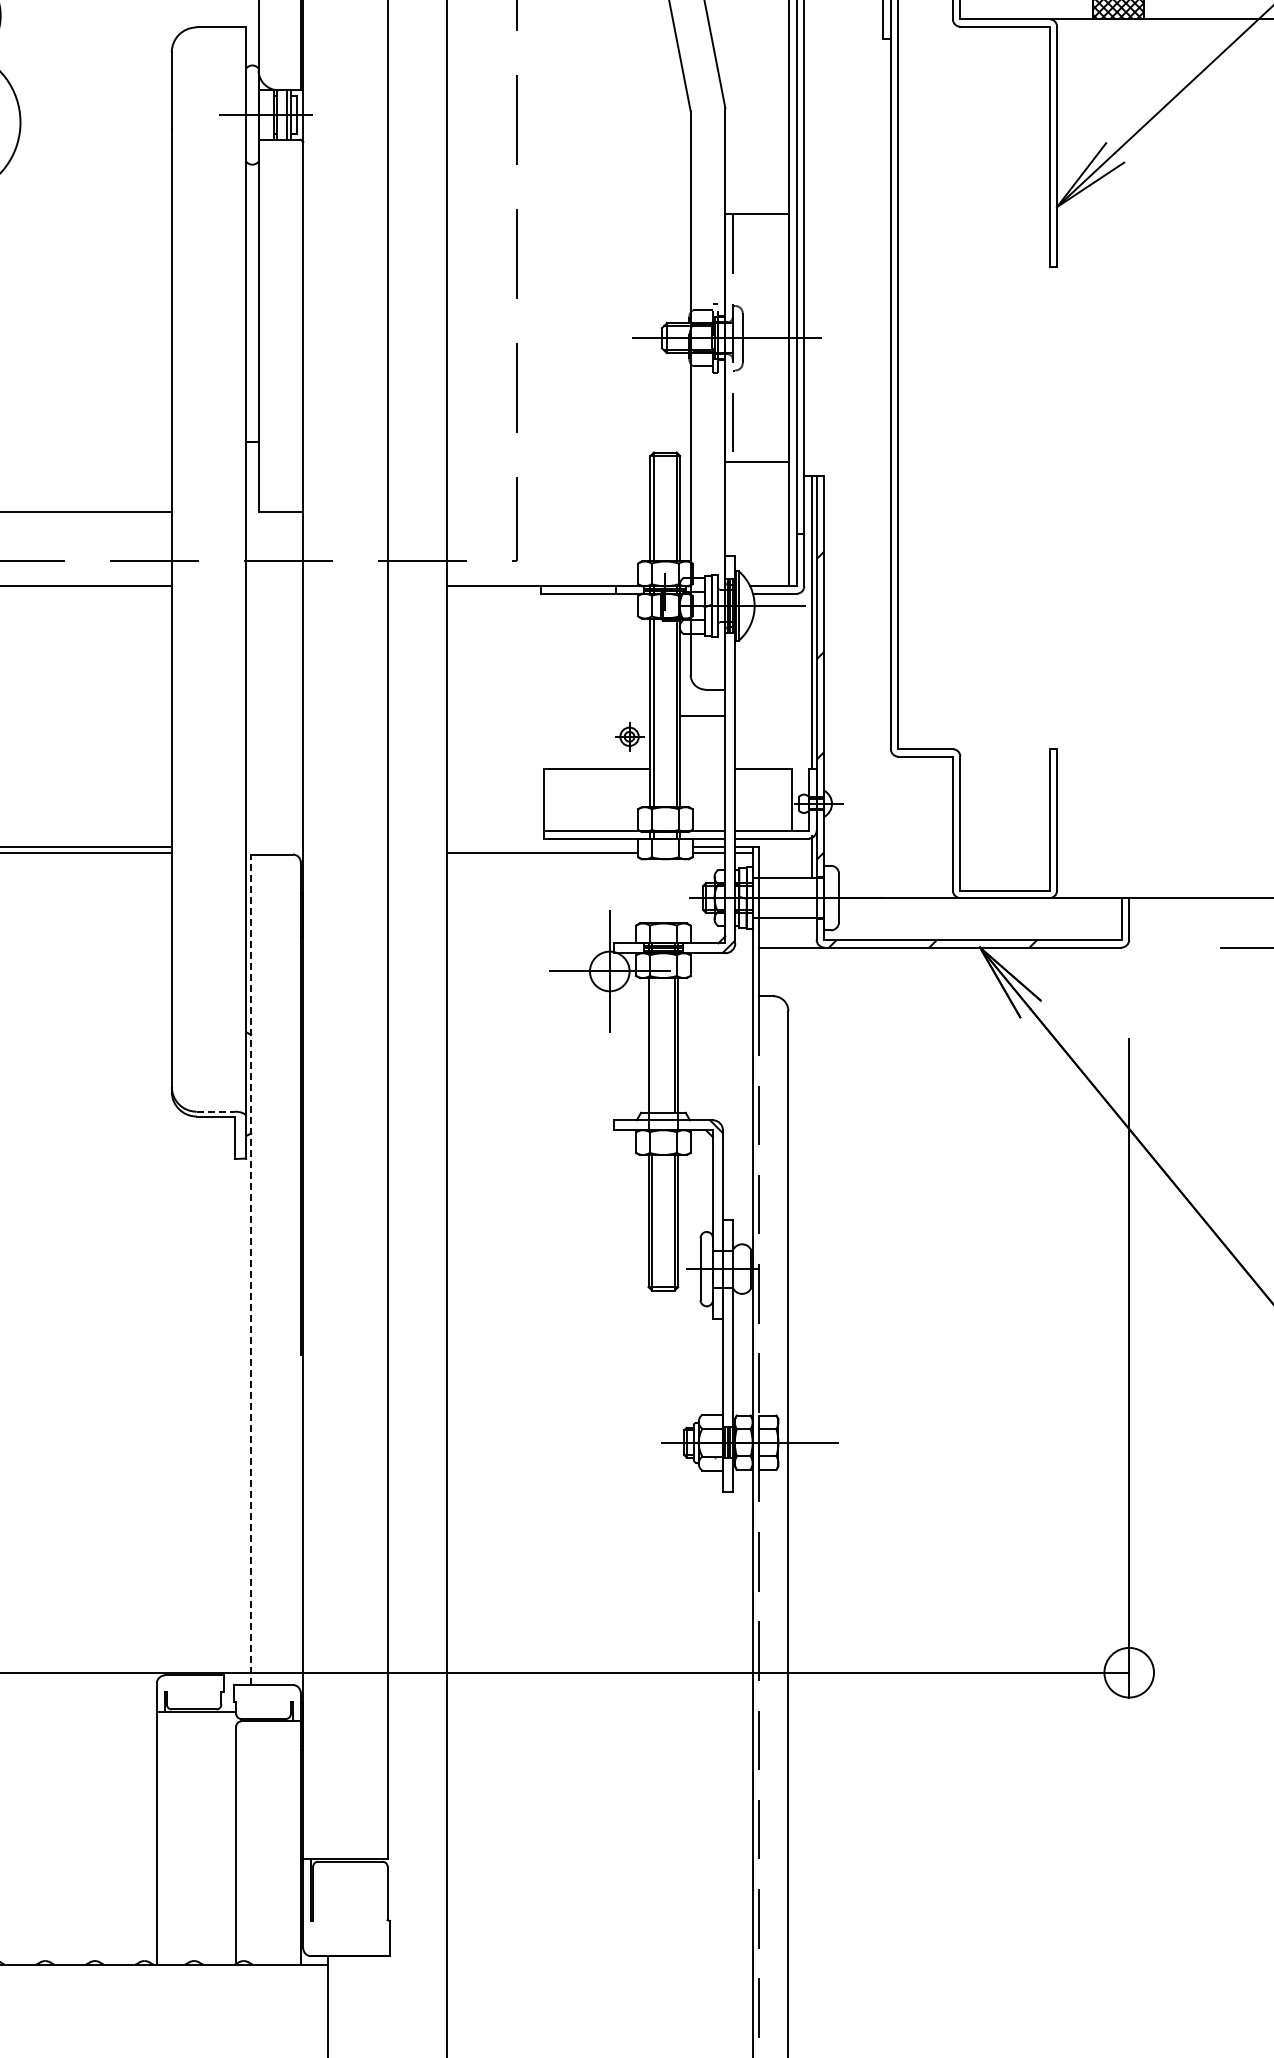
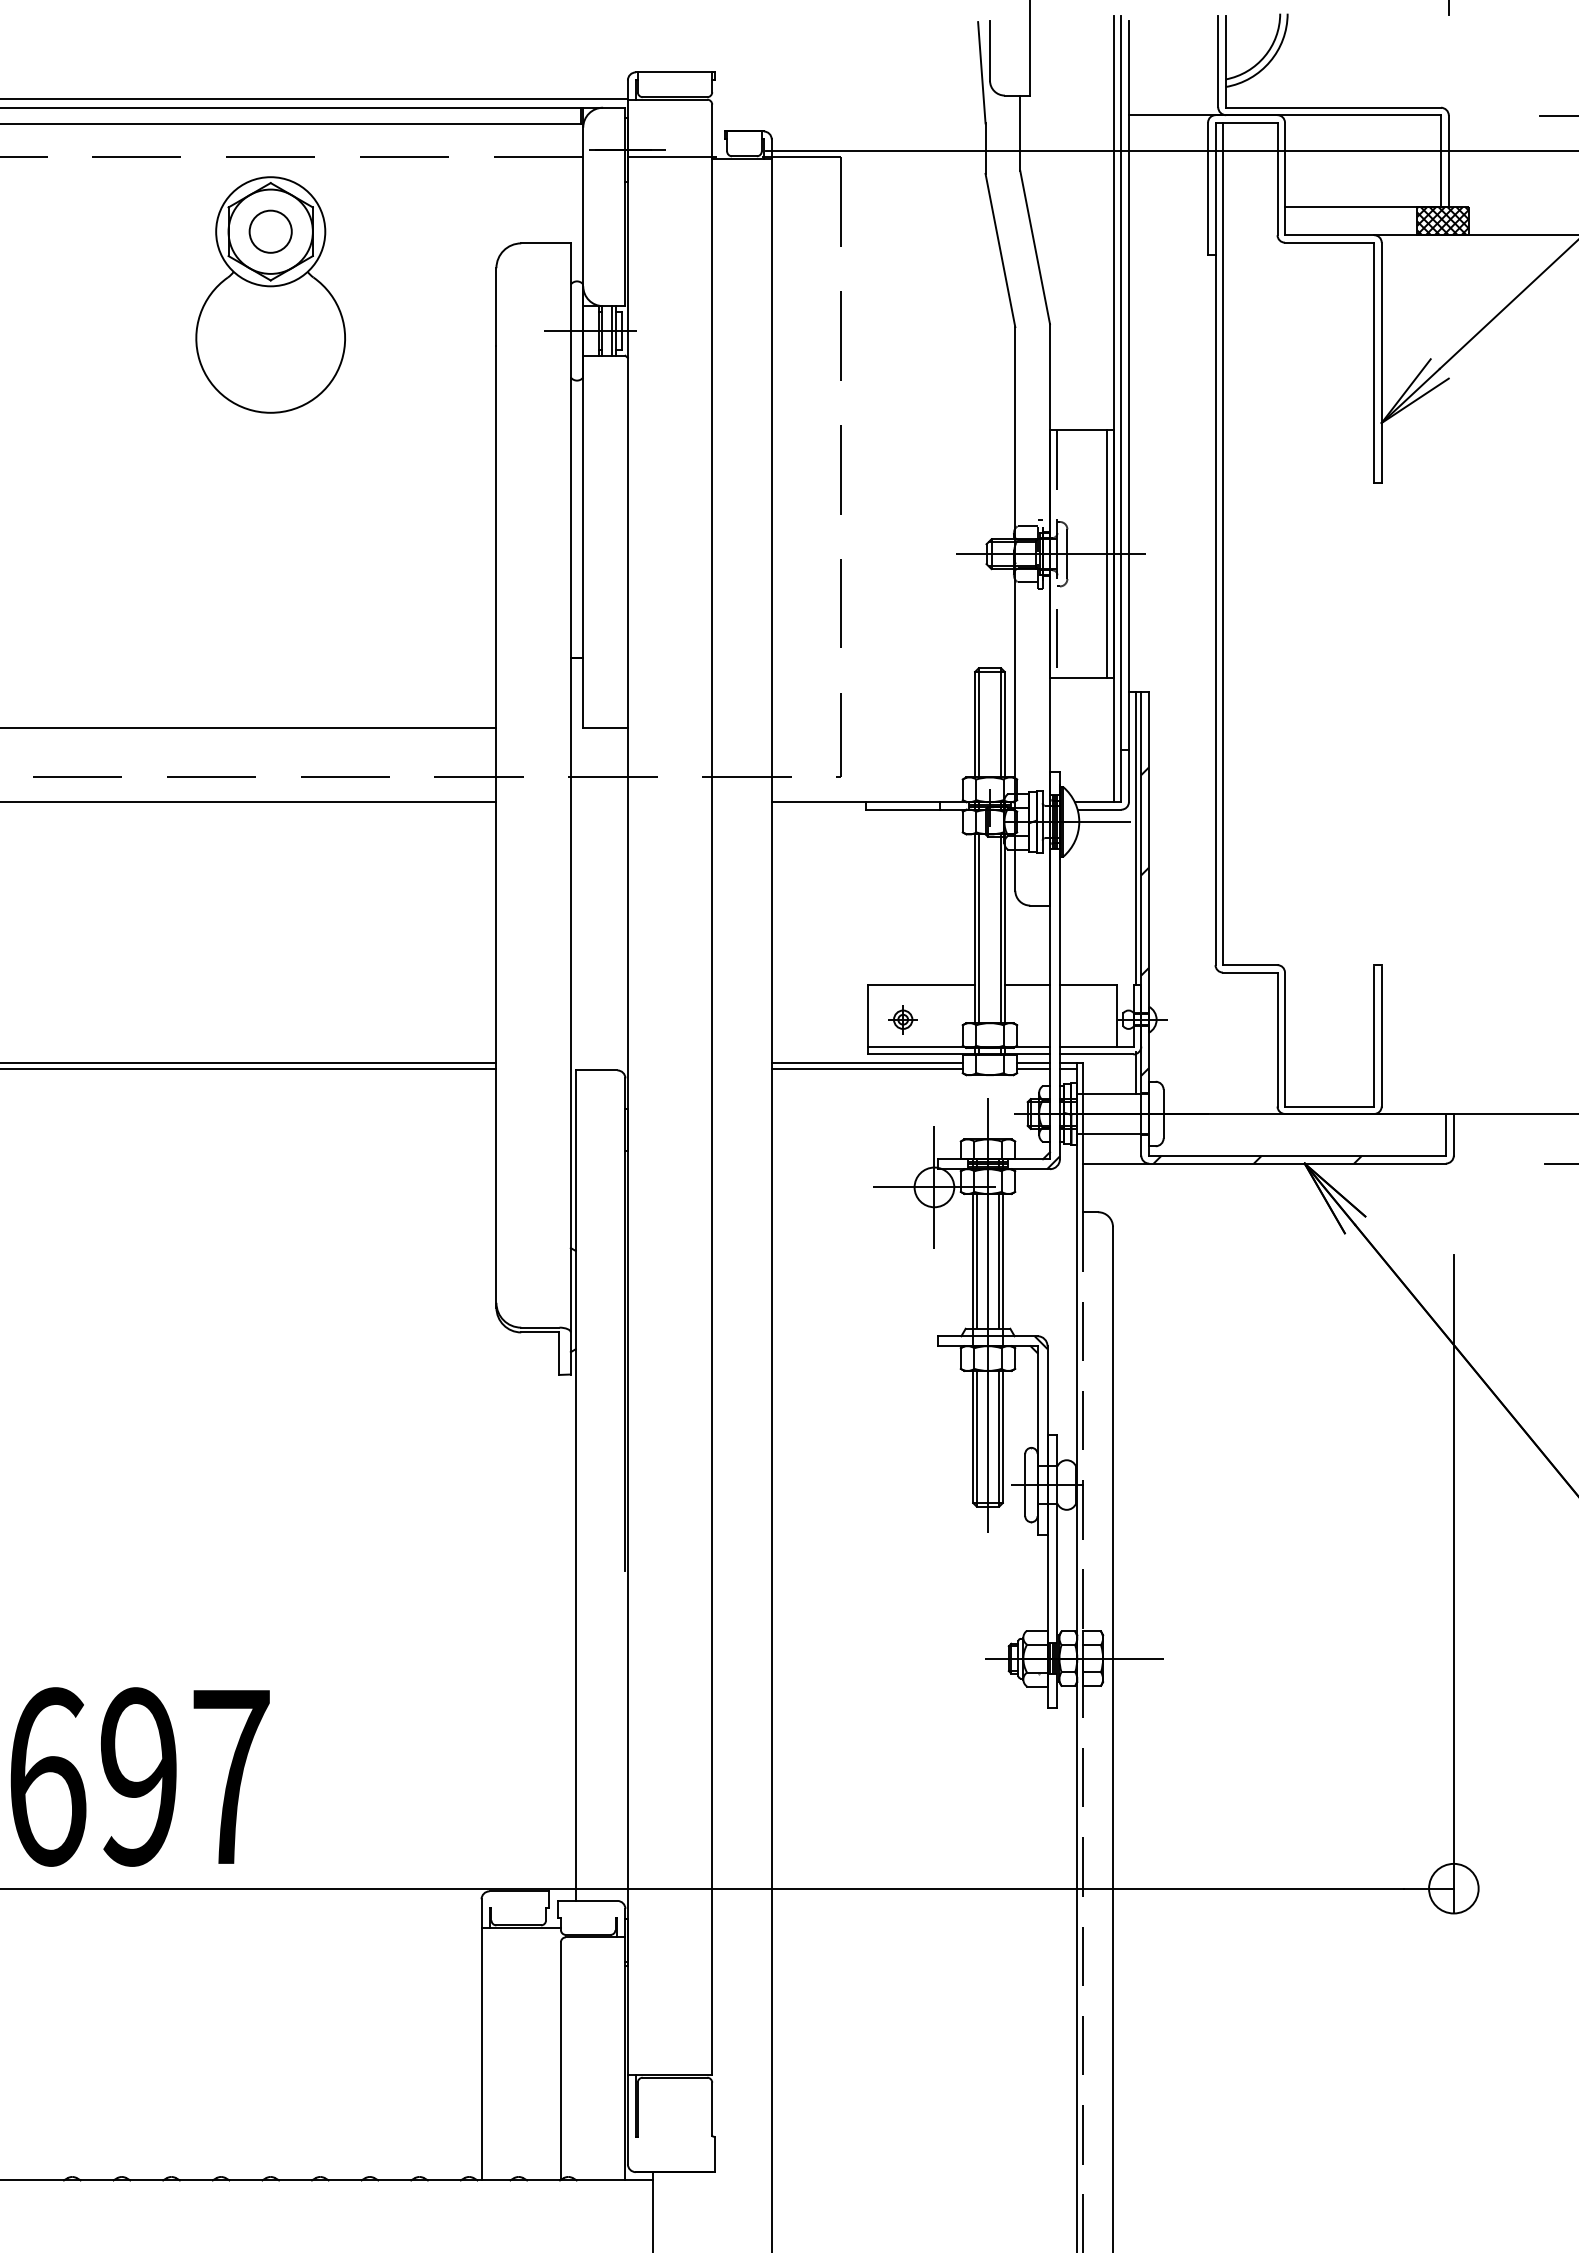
line: (781, 338) -> (1106, 554), added
line: (702, 716) -> (1027, 985), moved
part: (628, 736) -> (902, 1019), moved
line: (541, 847) -> (866, 1063), added
line: (651, 1044) -> (976, 1260), added
line: (663, 1099) -> (988, 1315), added
line: (215, 1111) -> (540, 1327), dashed -> solid
line: (250, 1269) -> (575, 1485), dashed -> solid

